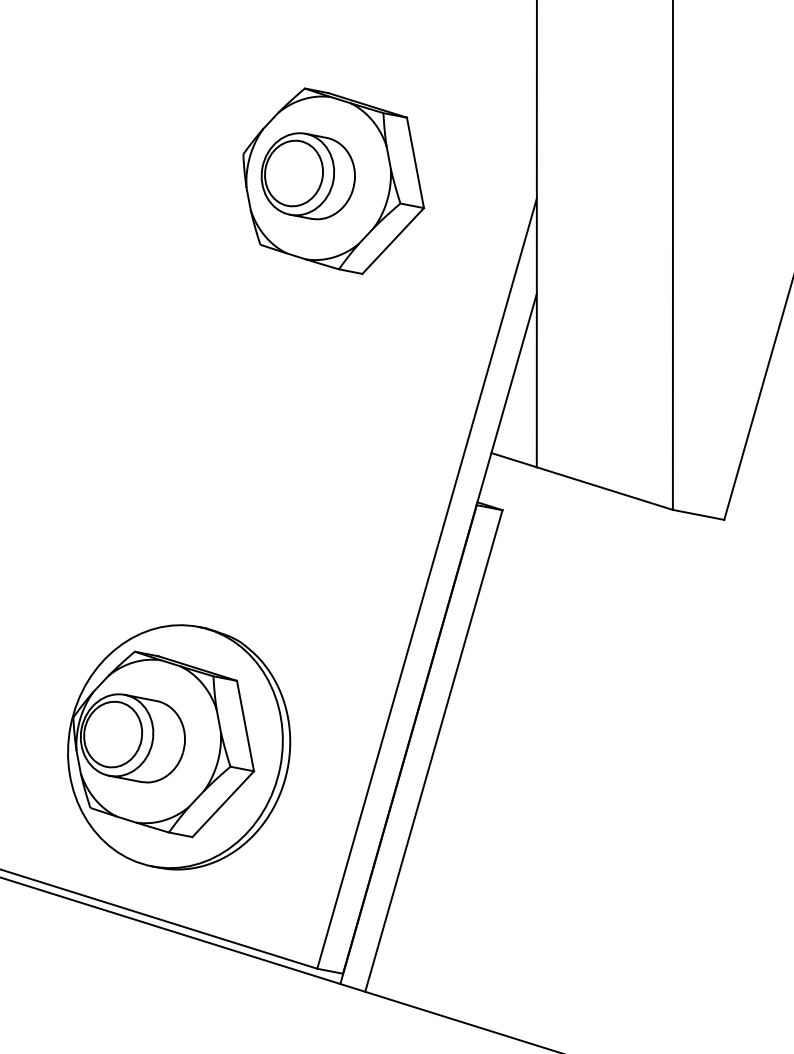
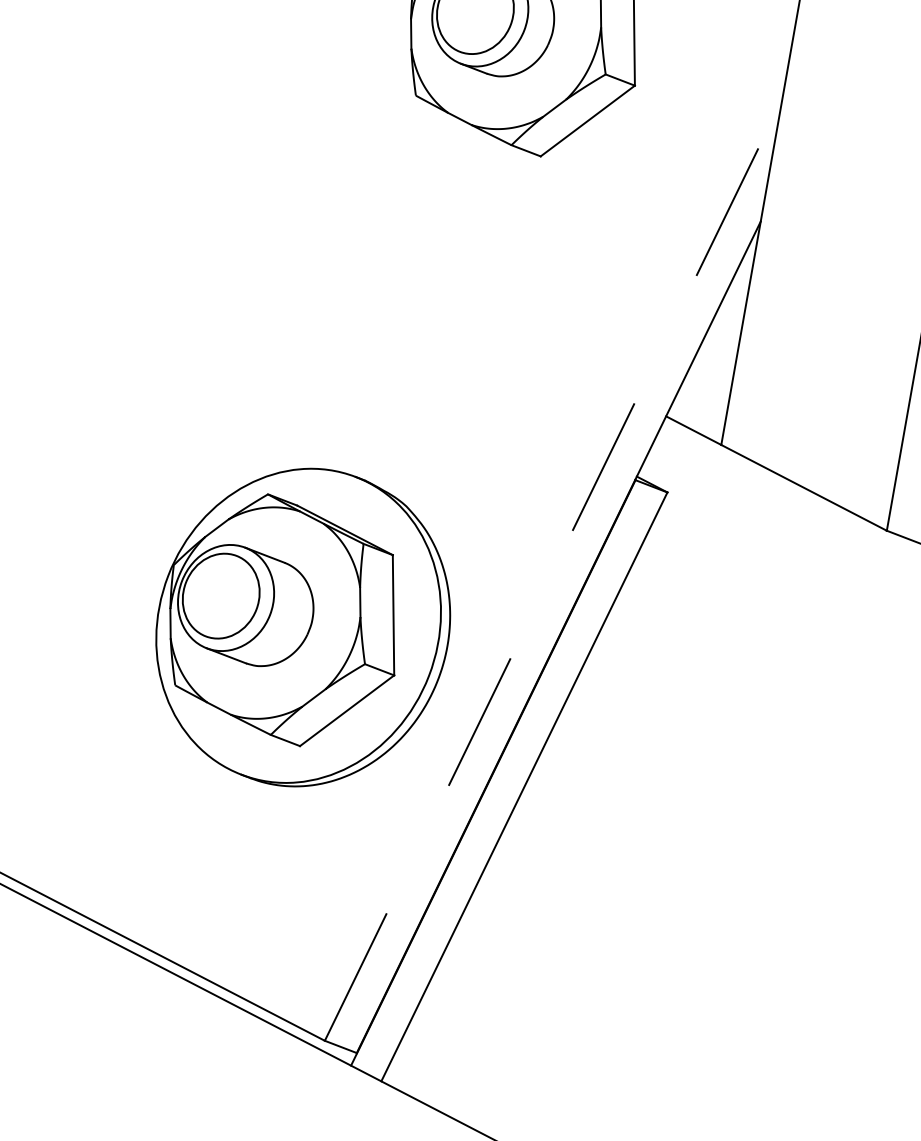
line: (427, 583) -> (554, 569), solid -> dashed
part: (179, 747) -> (303, 627), moved

